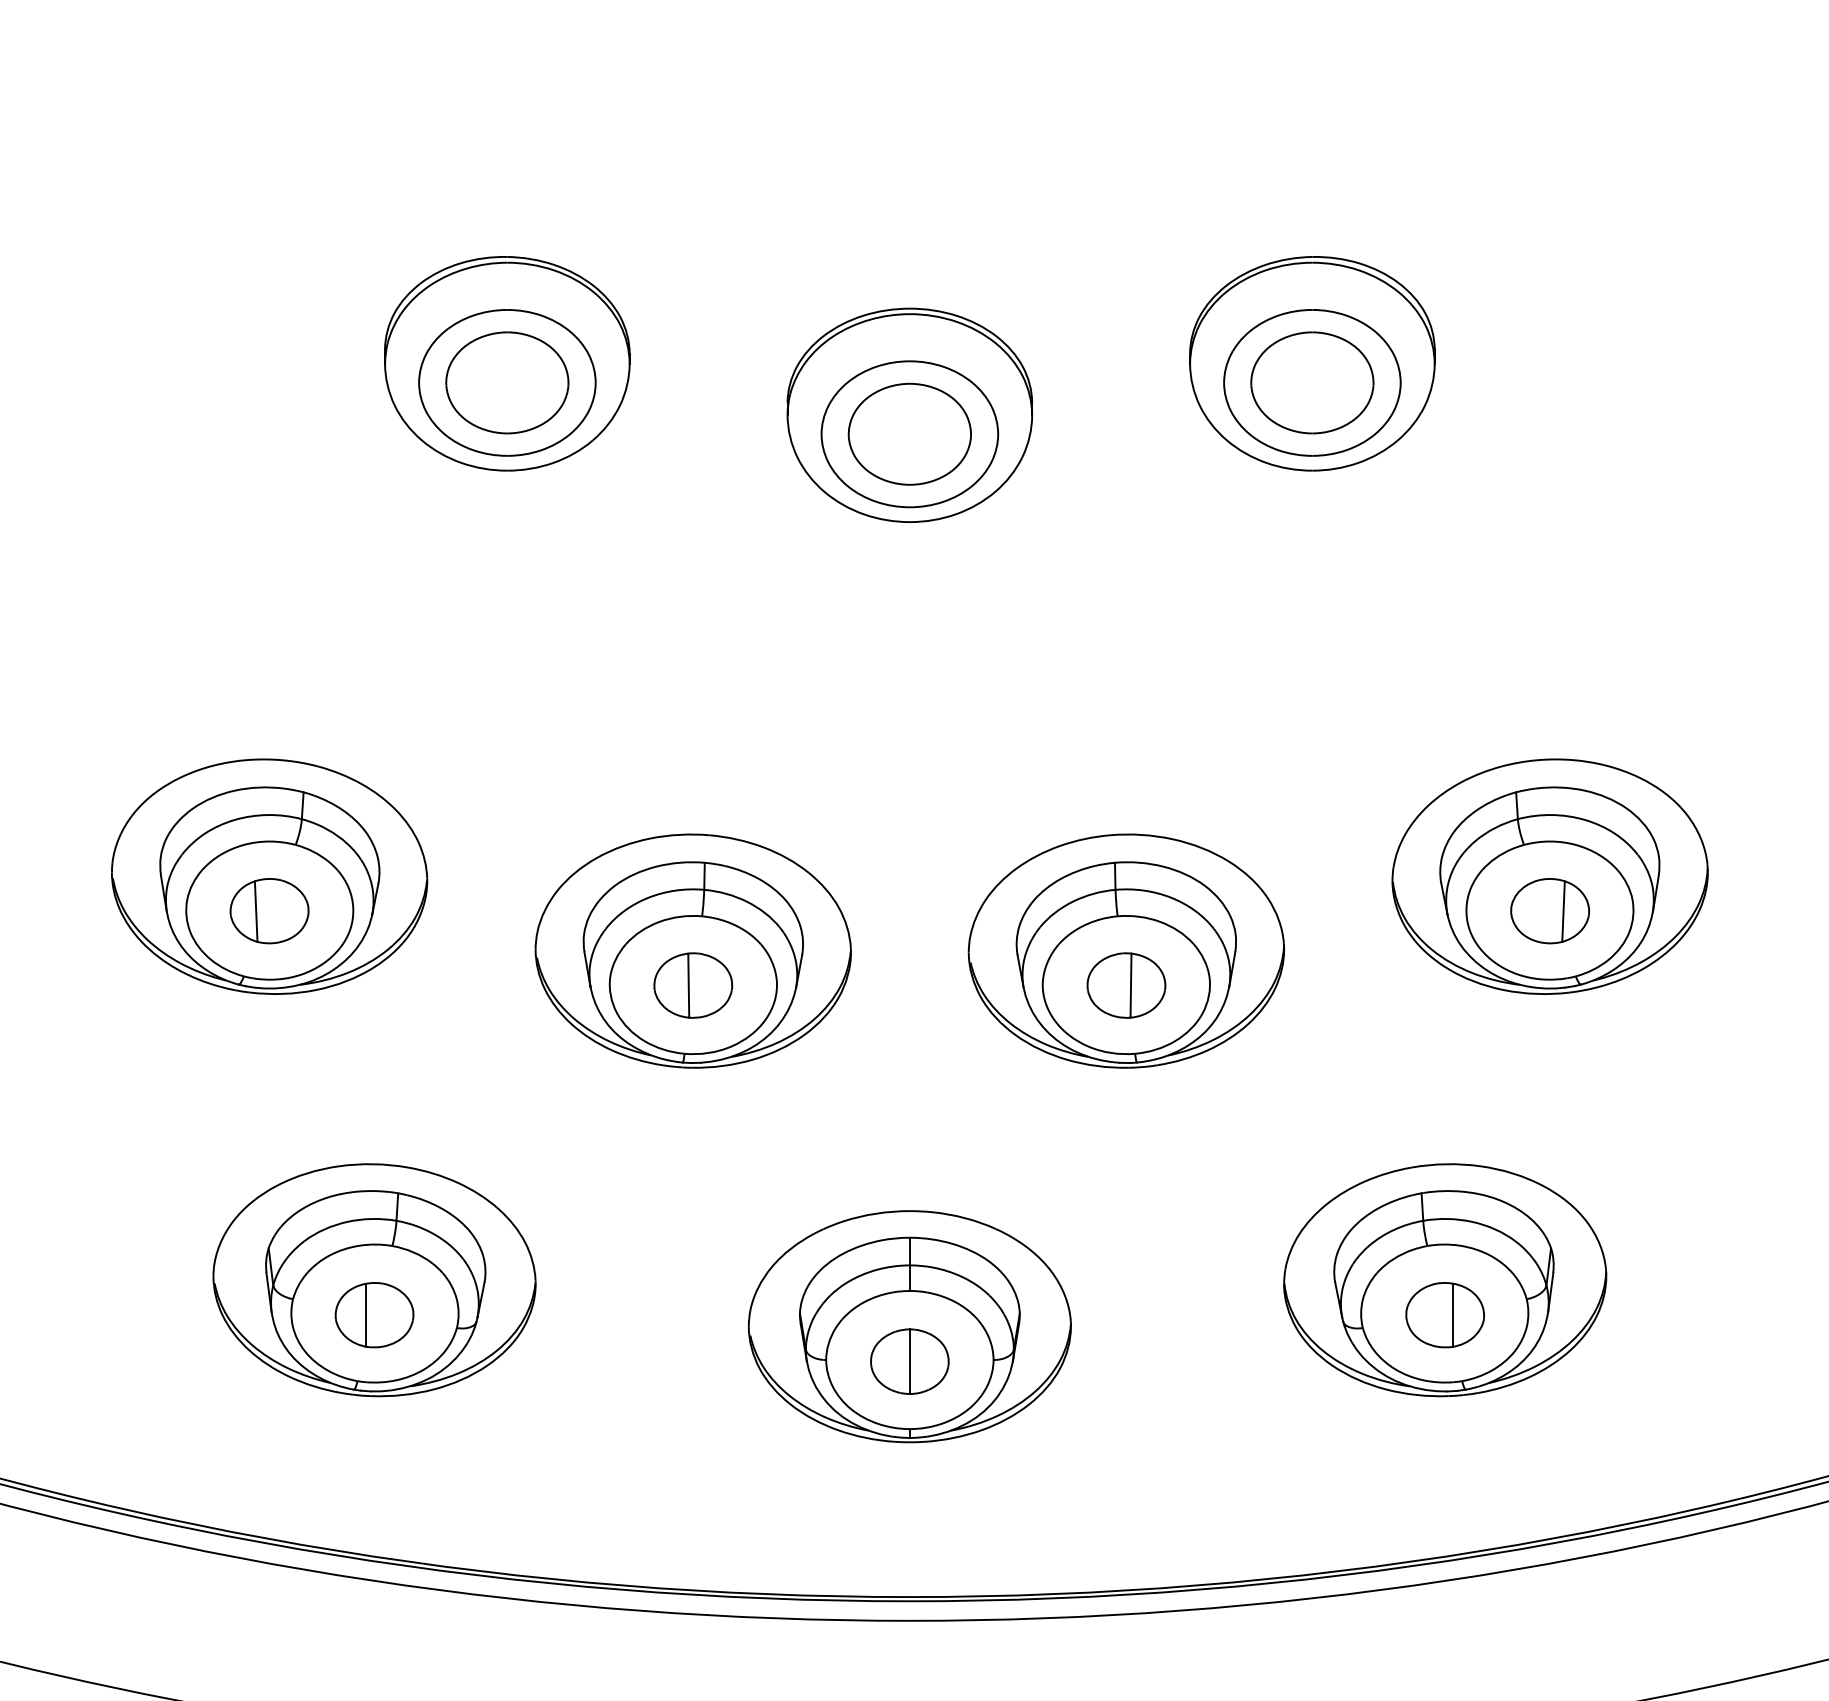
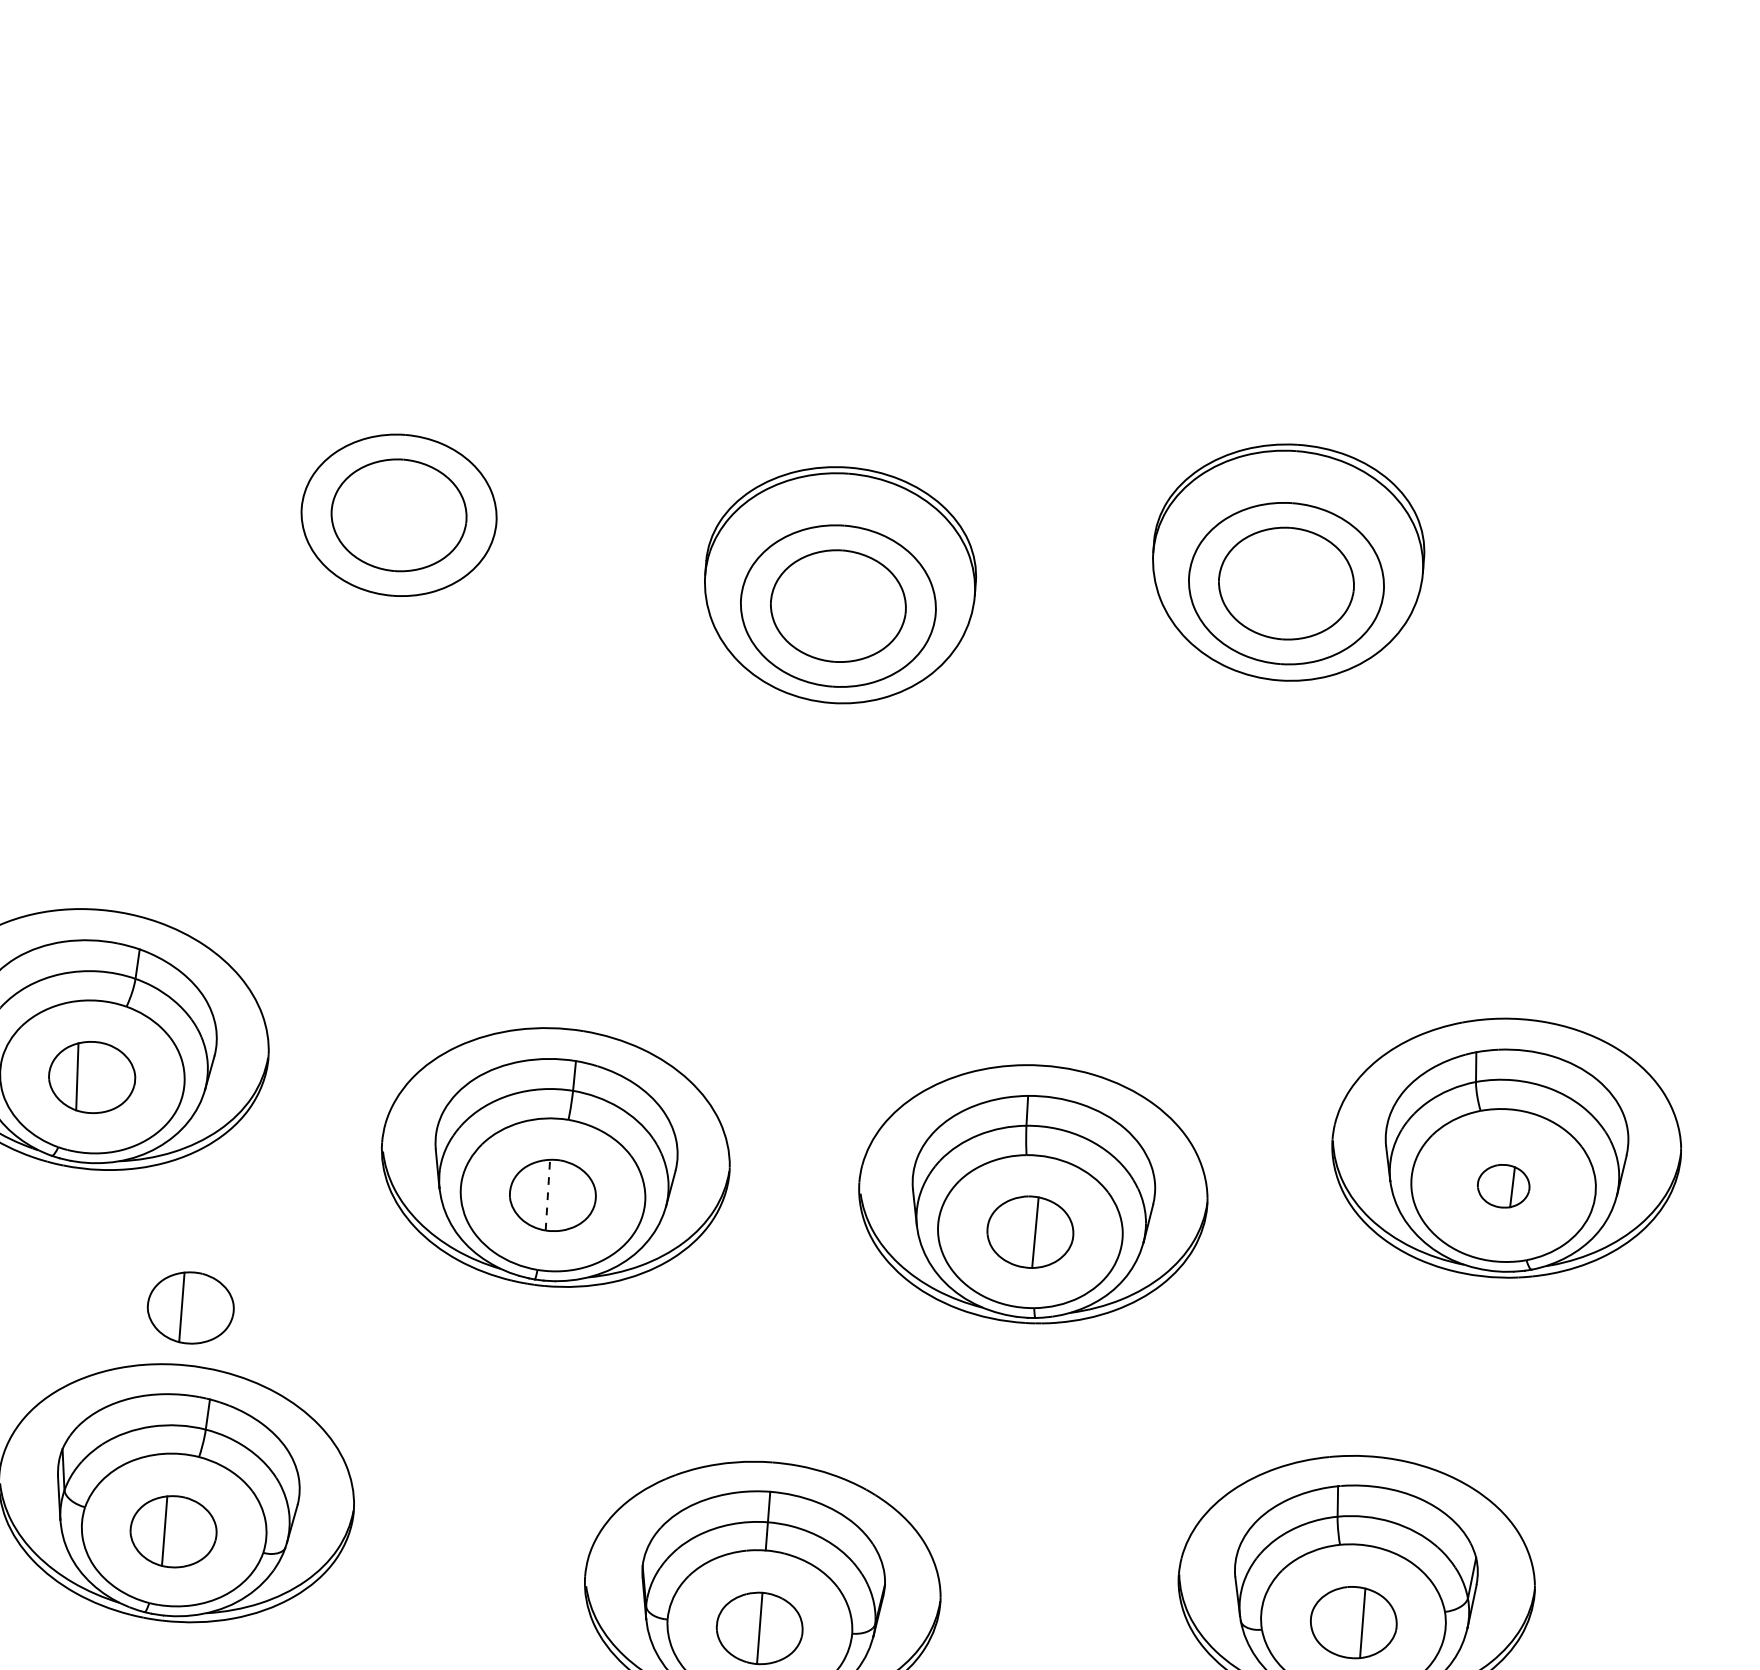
part: (507, 363) -> (400, 493), removed
part: (1549, 911) -> (1503, 1186), size x0.6
line: (688, 985) -> (547, 1194), solid -> dashed
part: (374, 1112) -> (190, 1308), added

